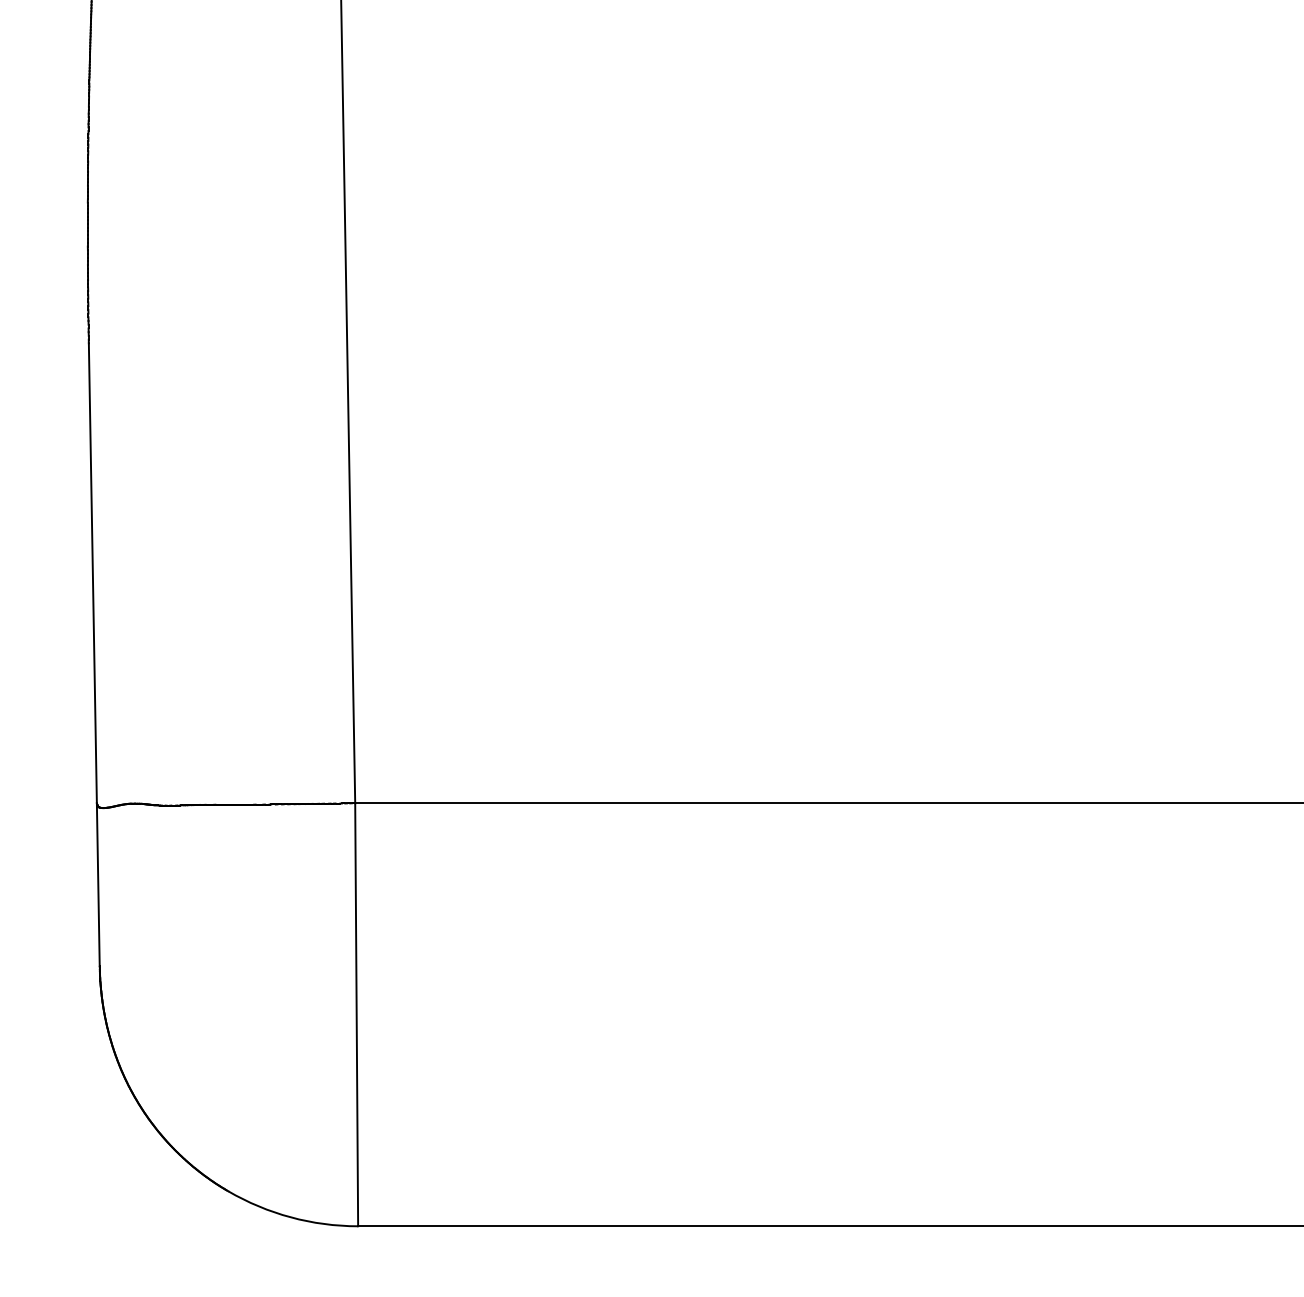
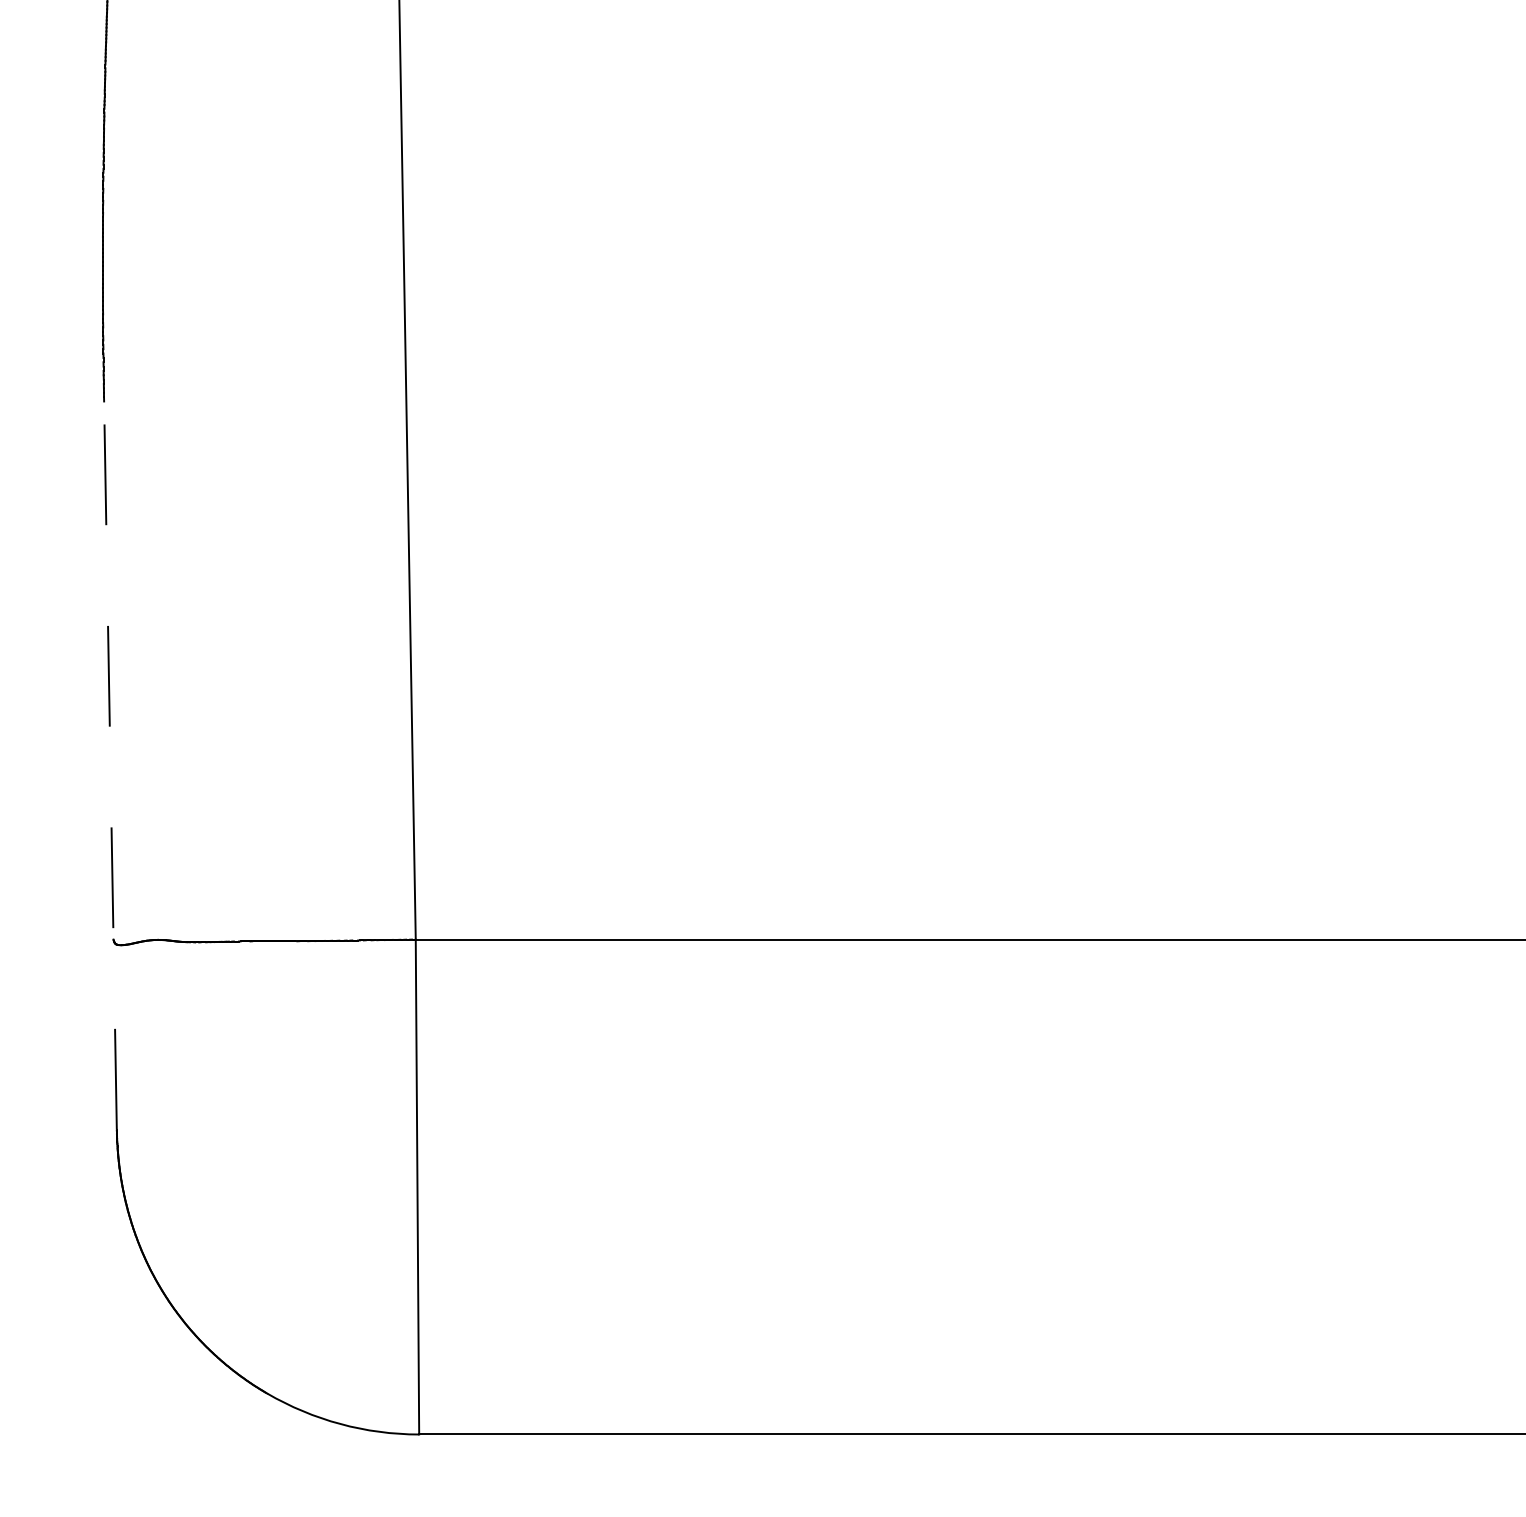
line: (94, 654) -> (110, 765), solid -> dashed

